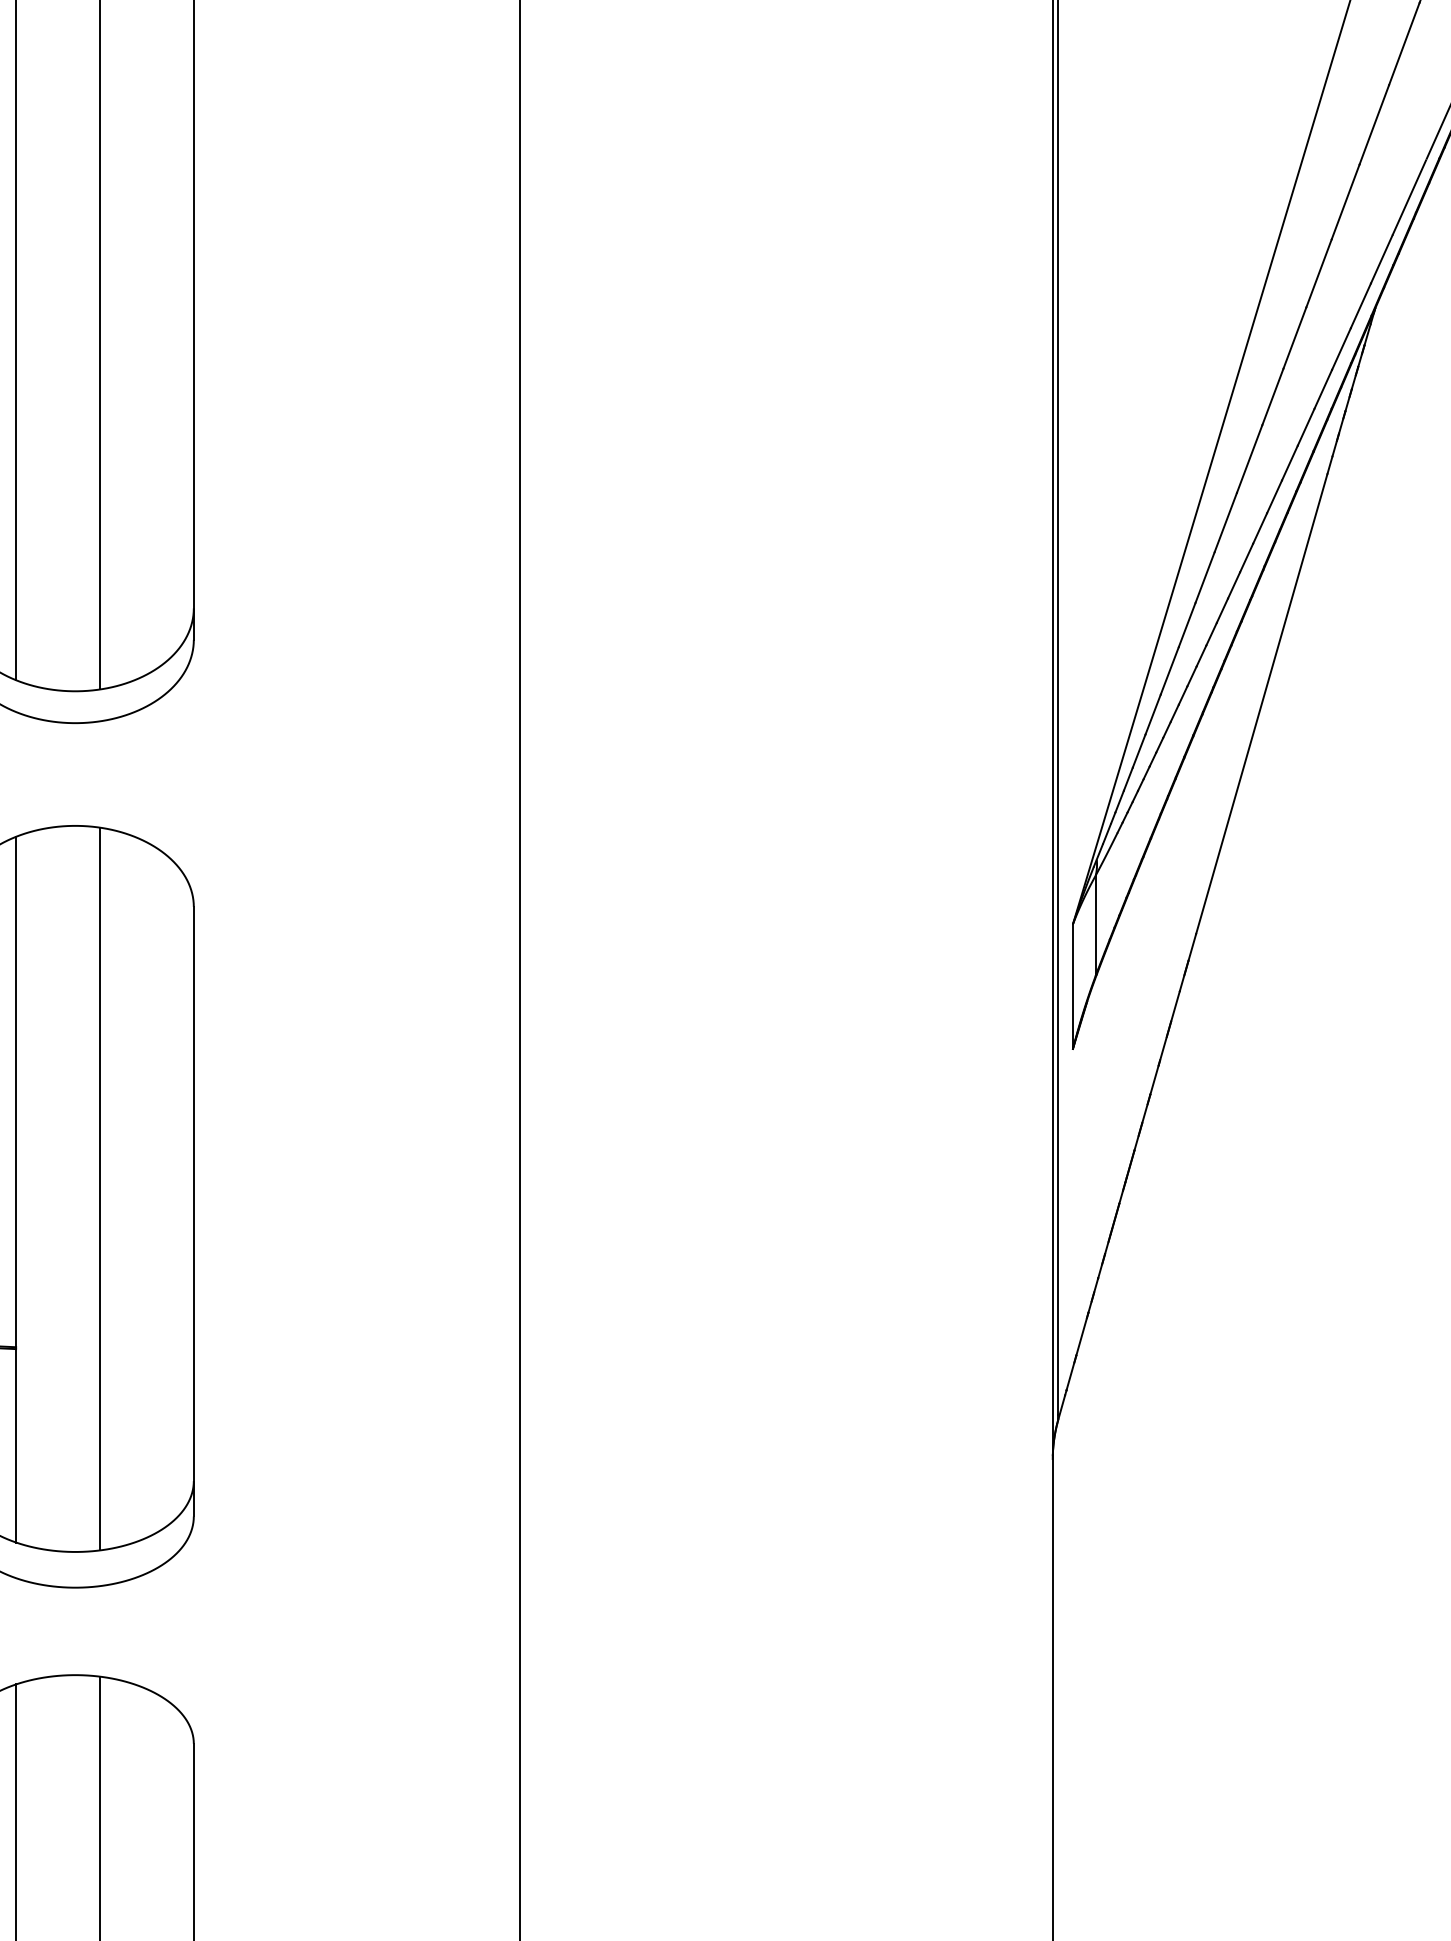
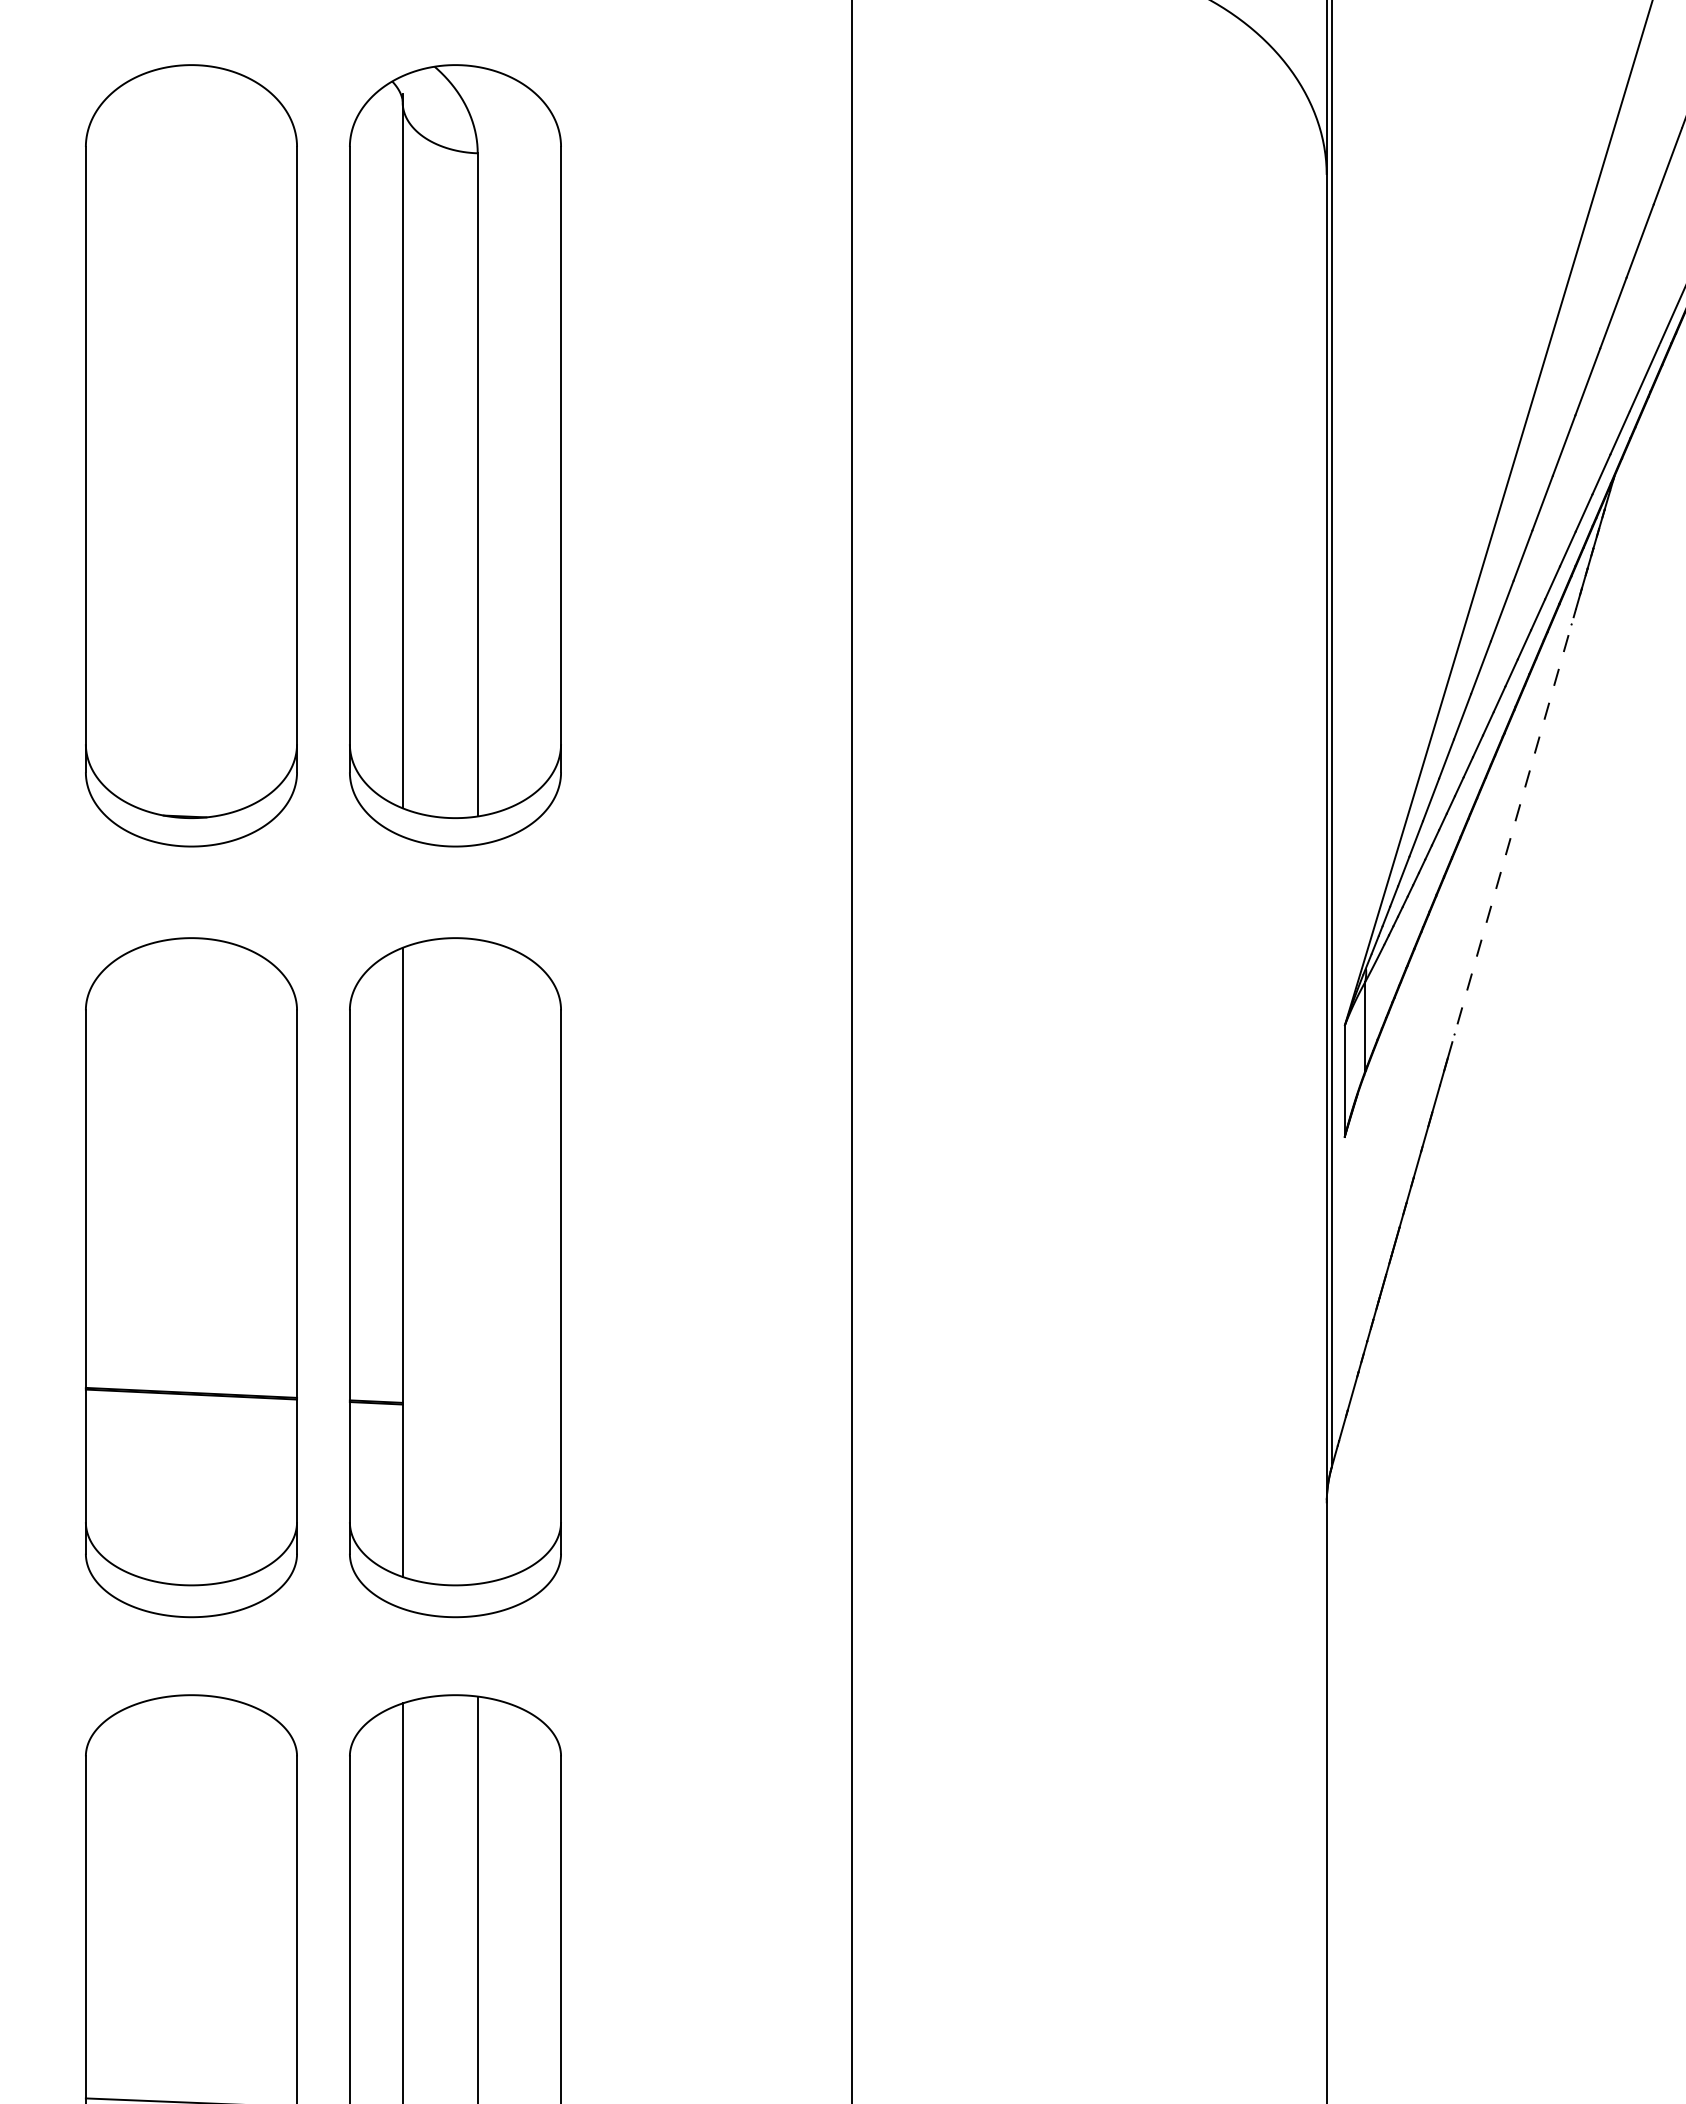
line: (1260, 708) -> (1511, 833), solid -> dashed
line: (100, 1188) -> (477, 1261), removed

